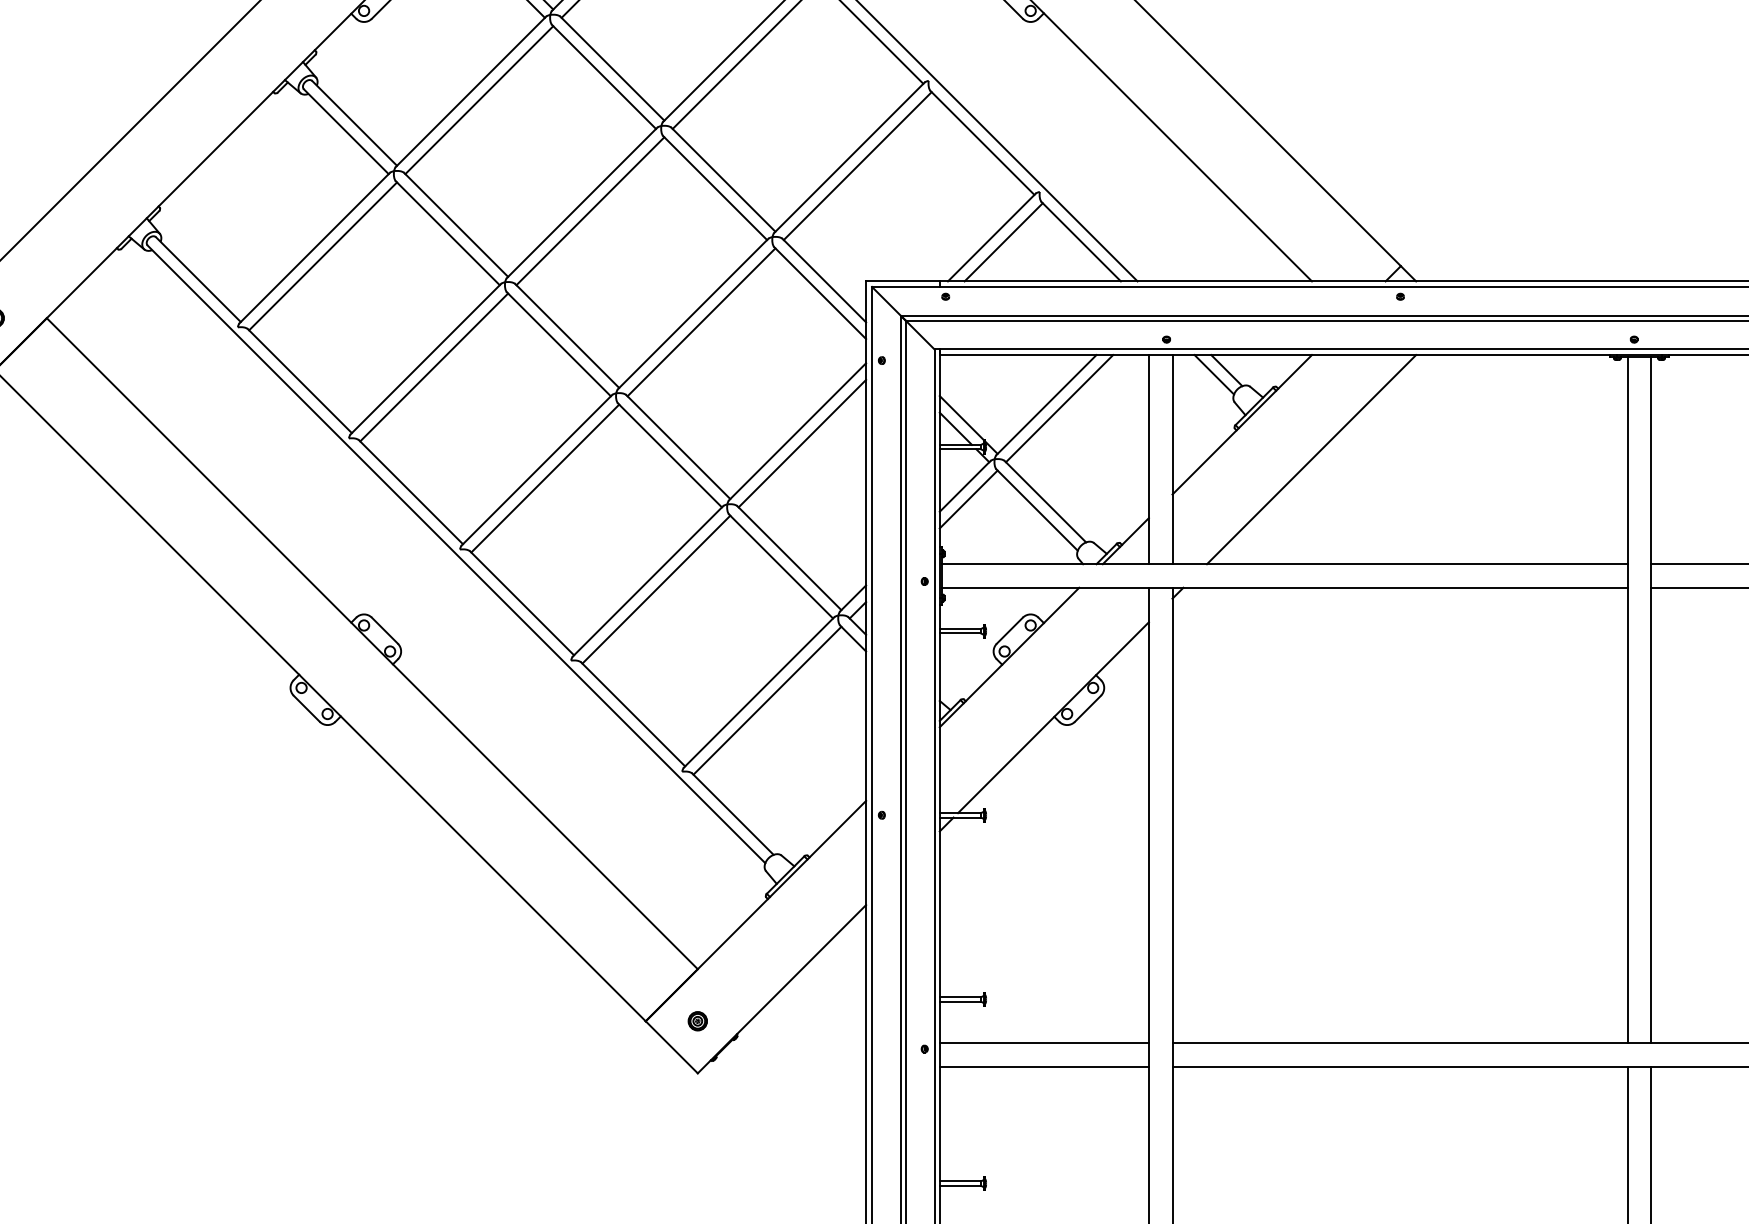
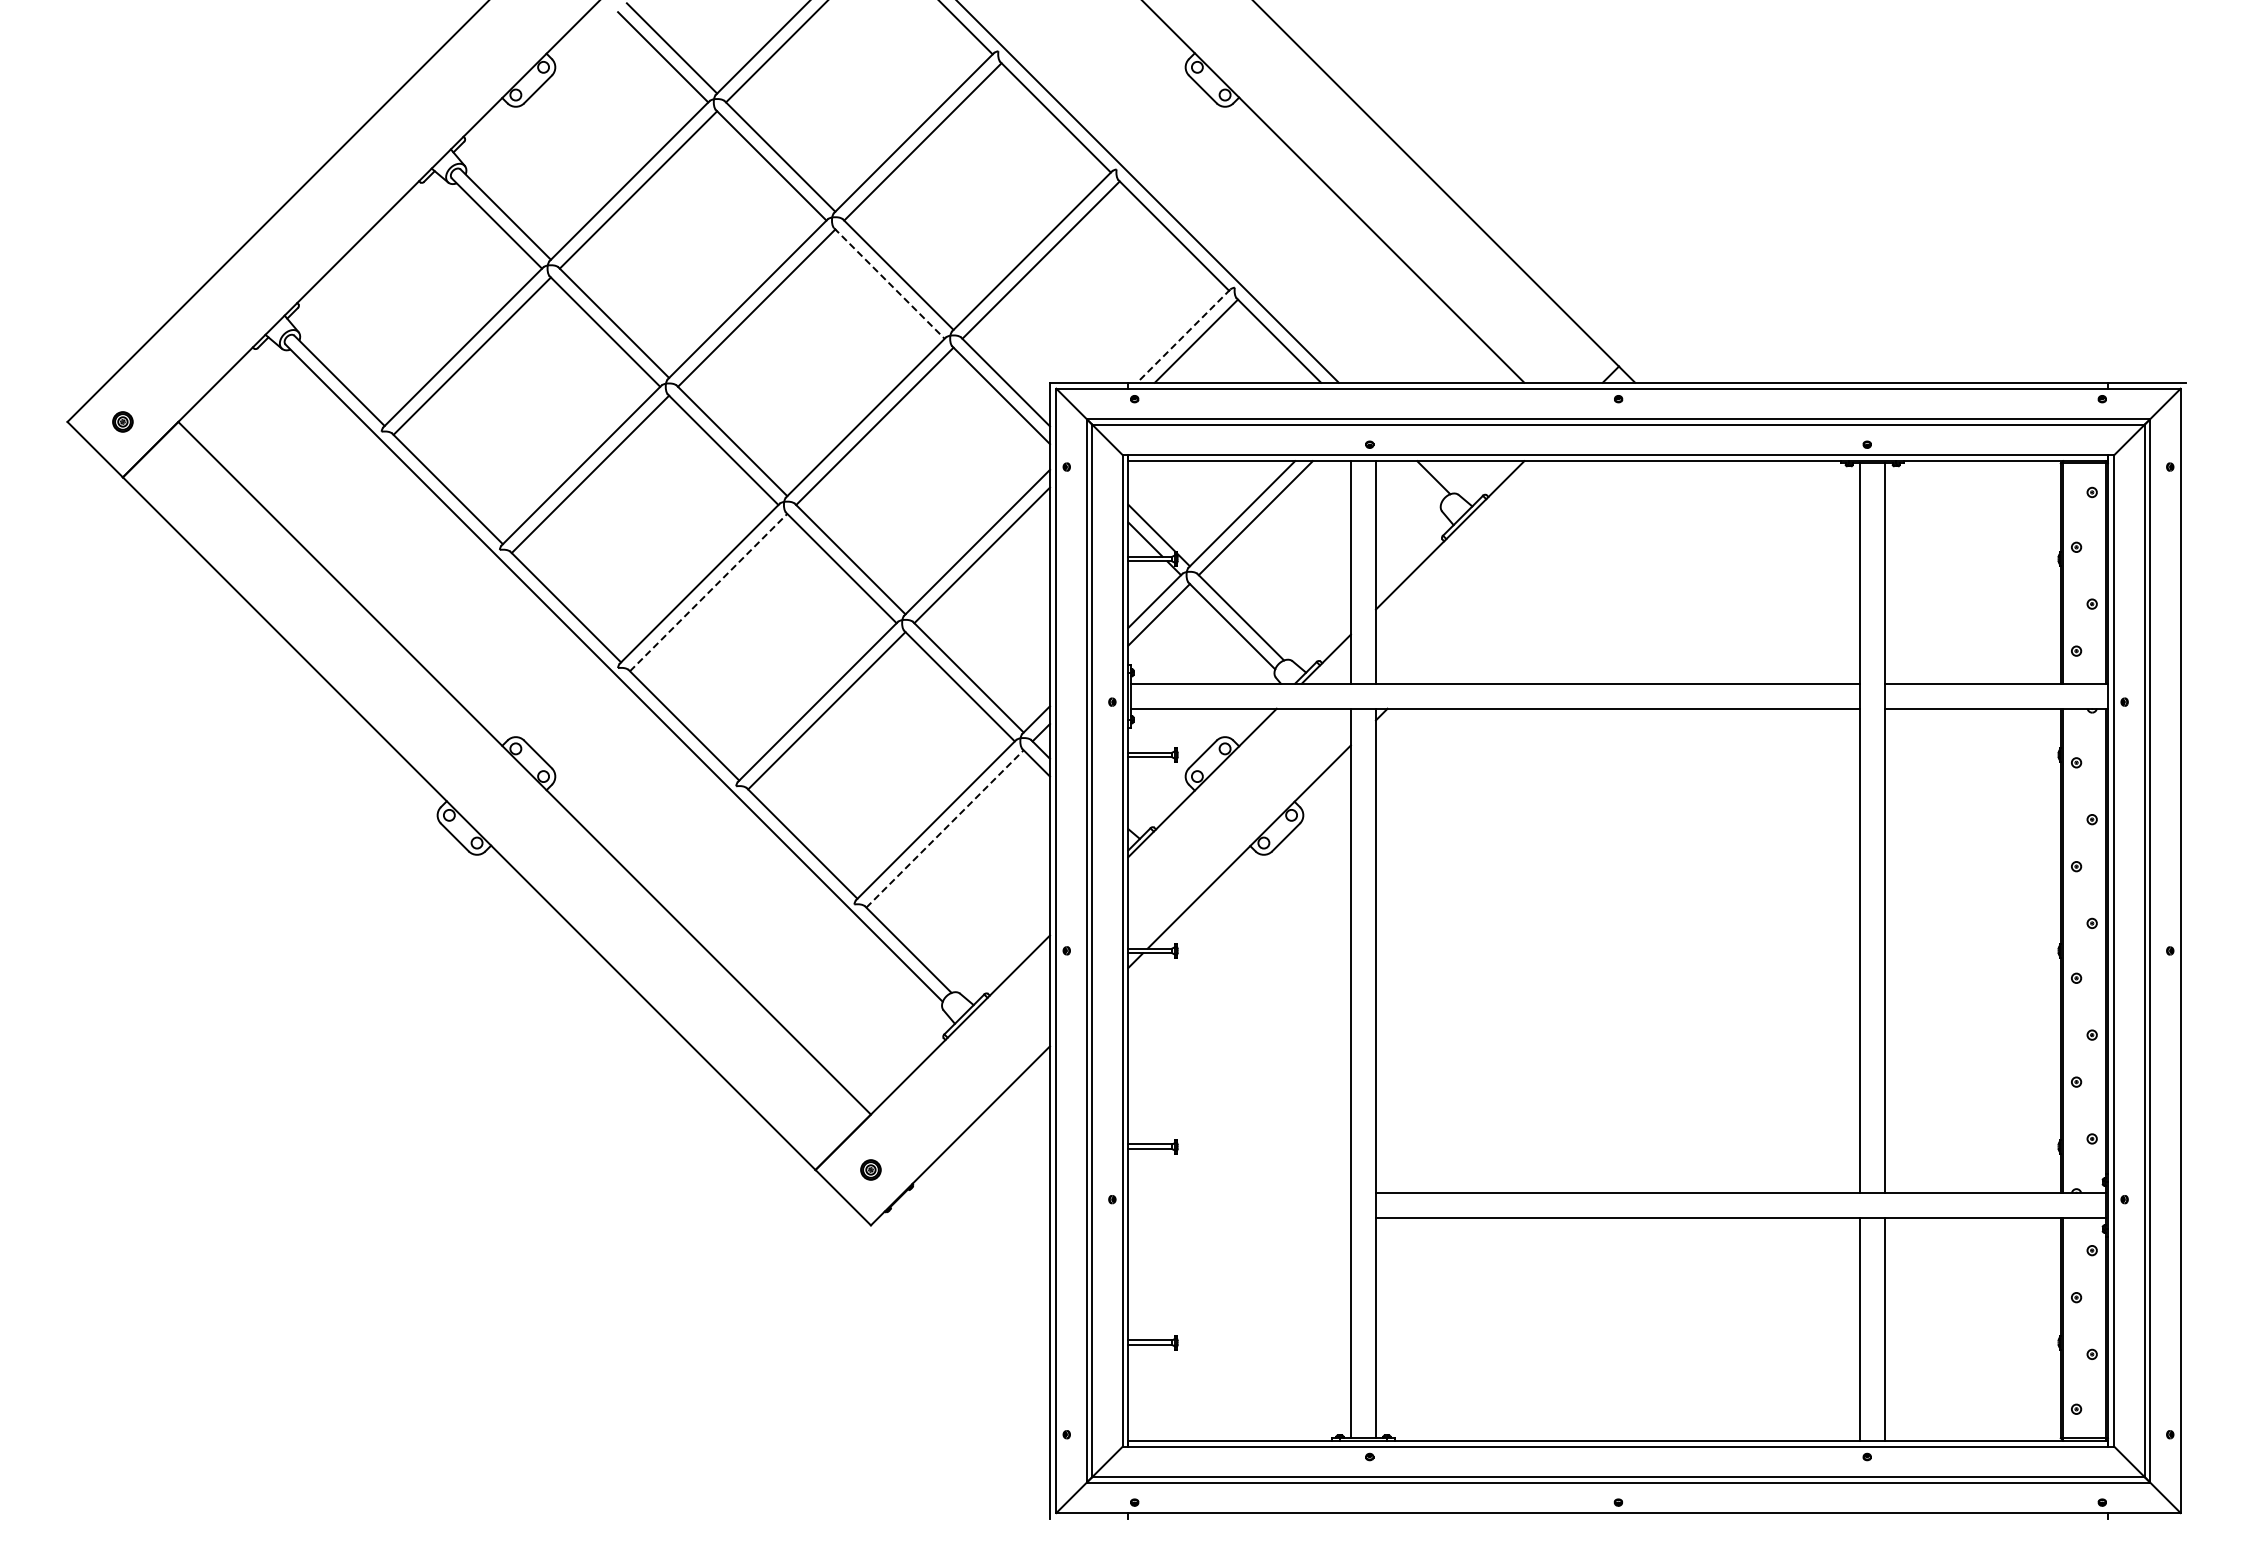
line: (715, 188) -> (889, 283), solid -> dashed
line: (991, 237) -> (1183, 336), solid -> dashed
line: (1214, 375) -> (1420, 482), removed
line: (1311, 459) -> (1523, 572), removed
line: (546, 478) -> (709, 592), solid -> dashed
line: (767, 700) -> (945, 828), solid -> dashed
line: (1044, 1043) -> (1239, 1193), removed
line: (1044, 1066) -> (1239, 1218), removed

